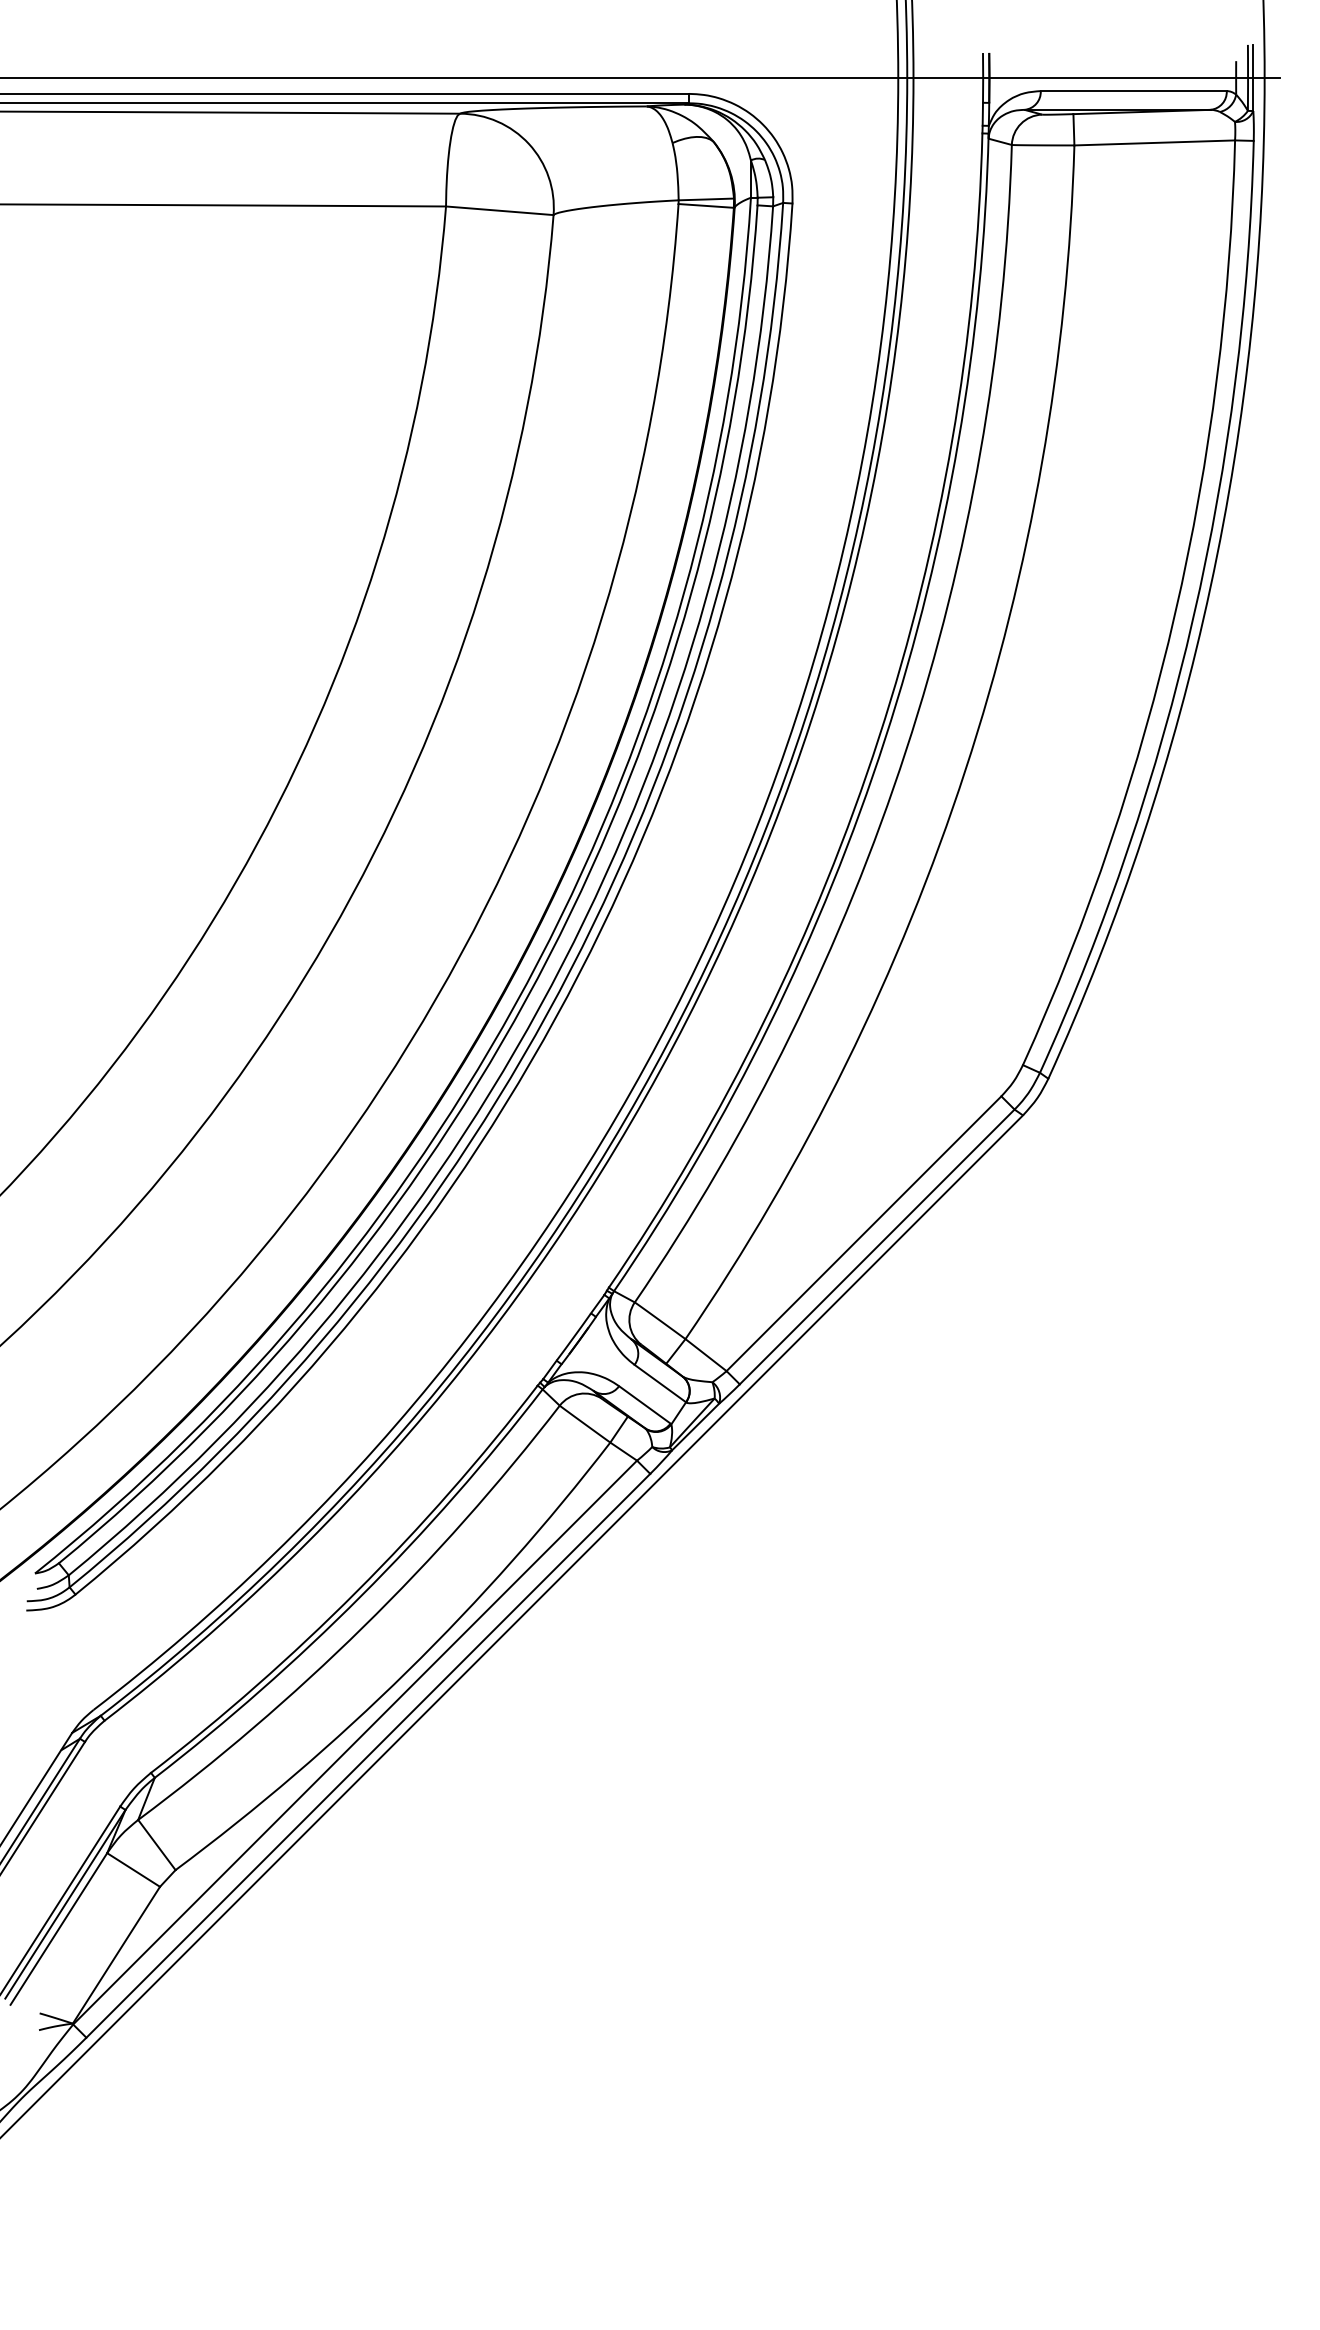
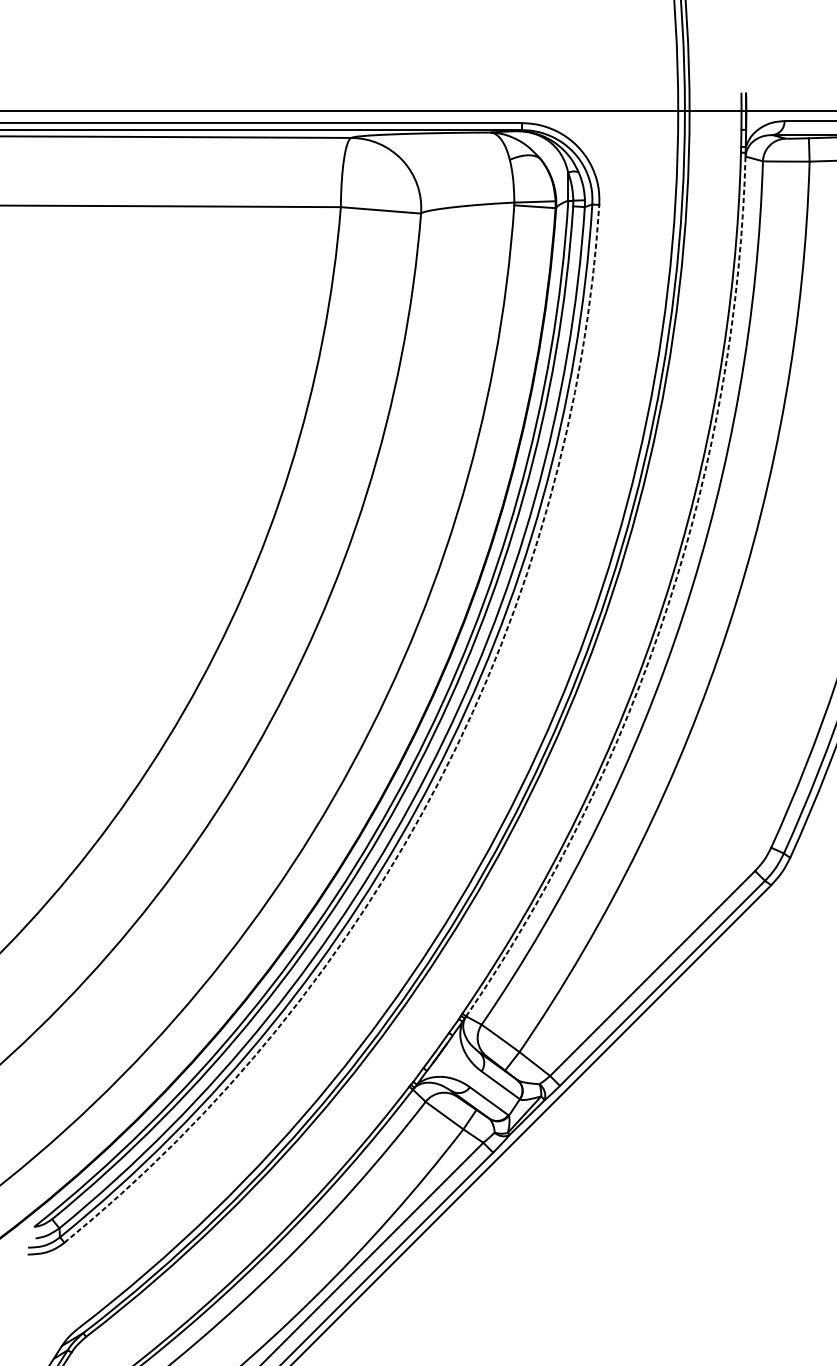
arc: (885, 739) -> (668, 604), solid -> dashed
arc: (579, 973) -> (440, 779), solid -> dashed

